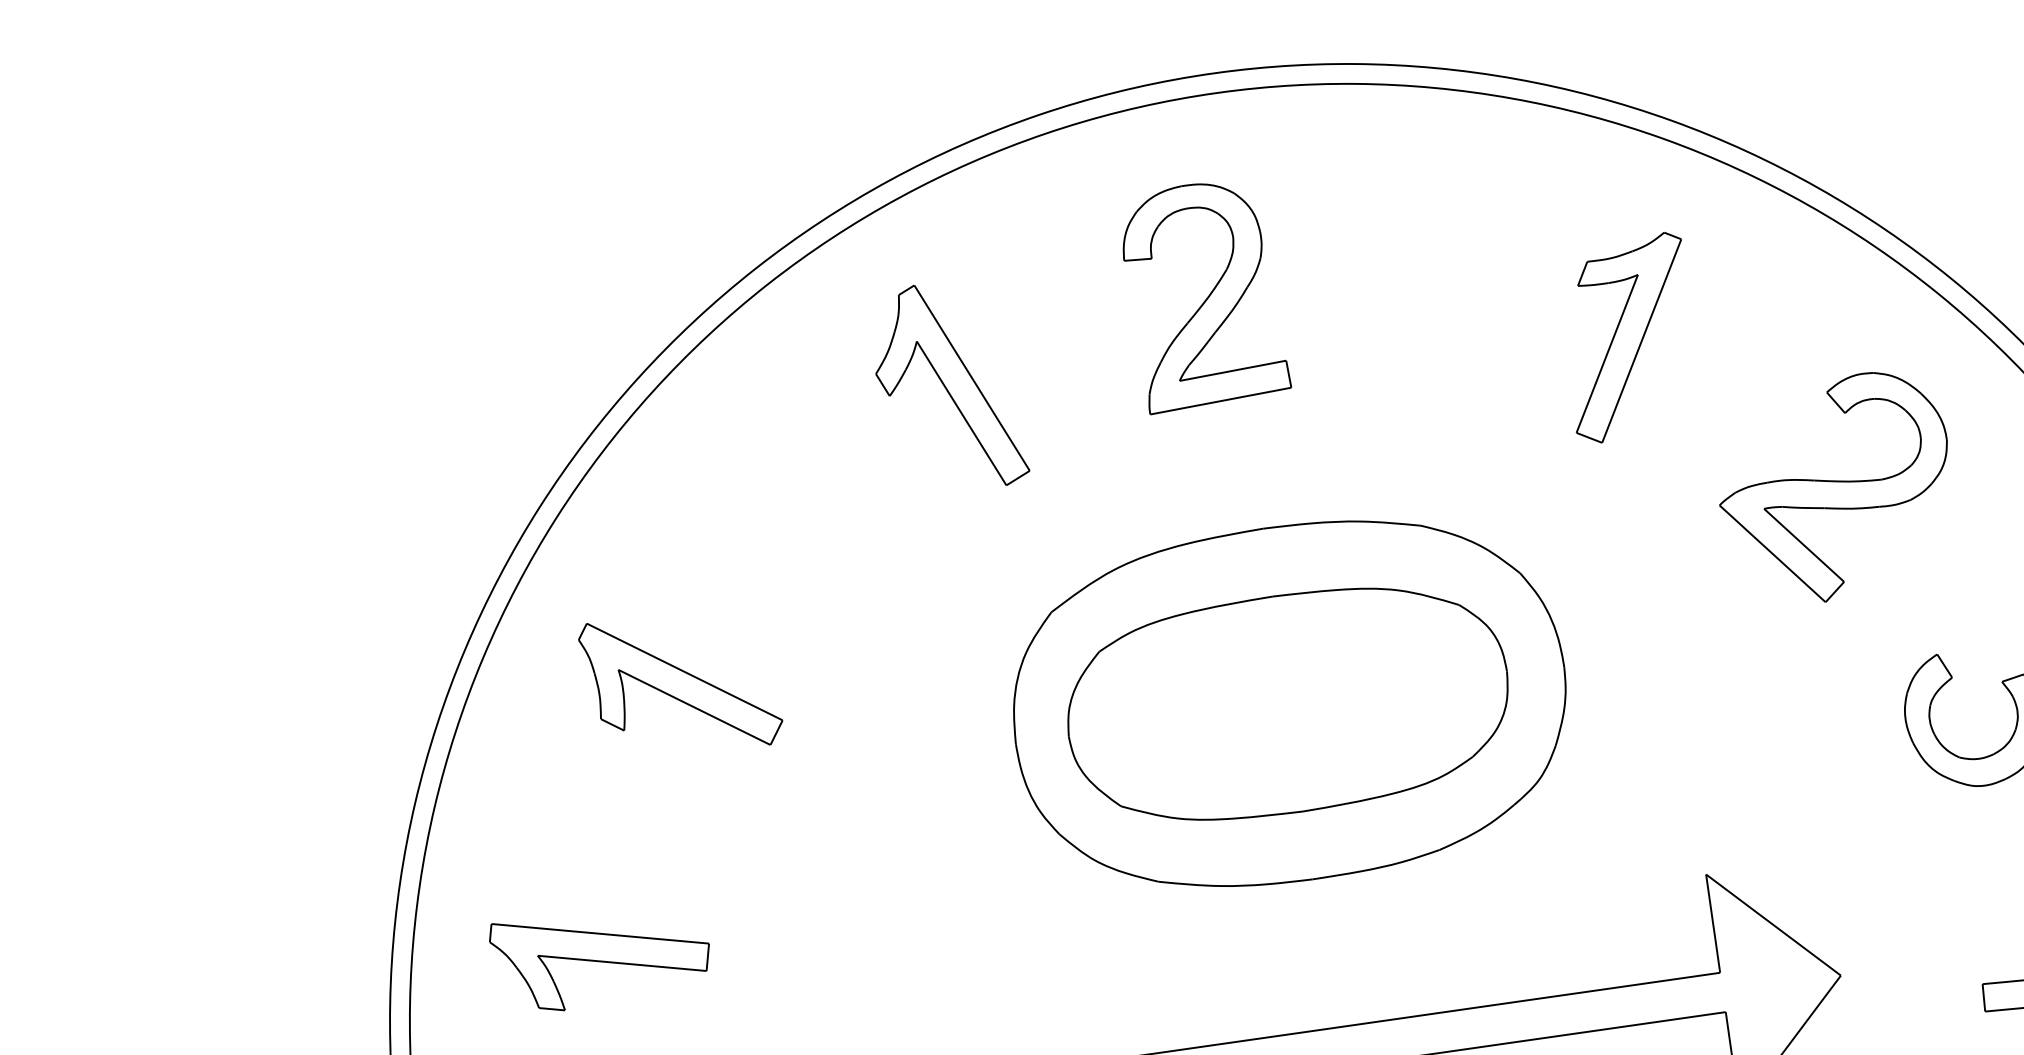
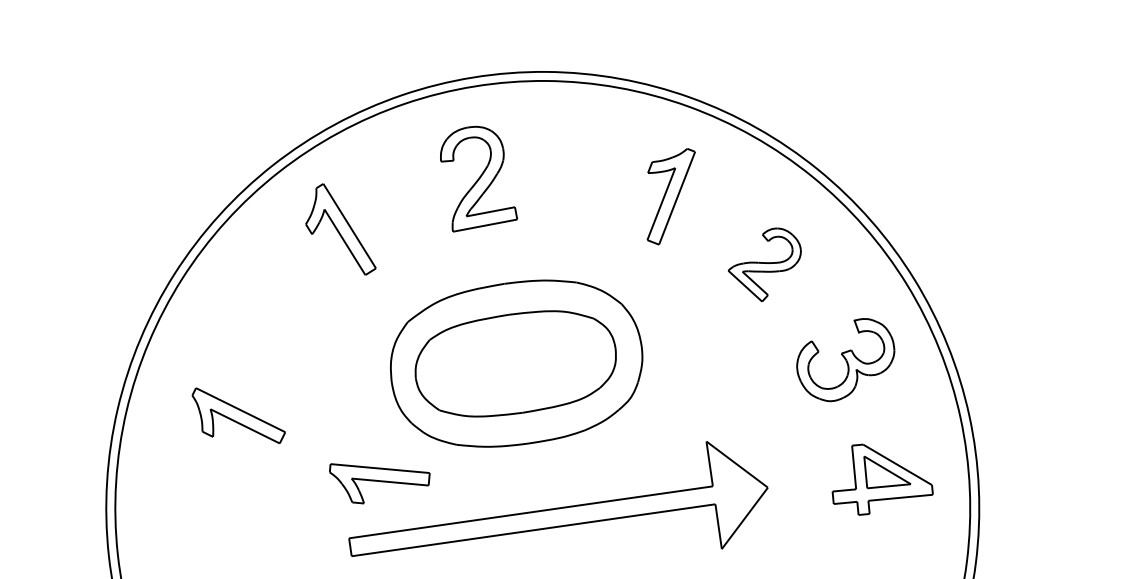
part: (951, 385) -> (340, 229), moved
part: (1833, 486) -> (764, 264), size x0.7
part: (679, 683) -> (238, 415), moved
part: (598, 966) -> (379, 483), moved

